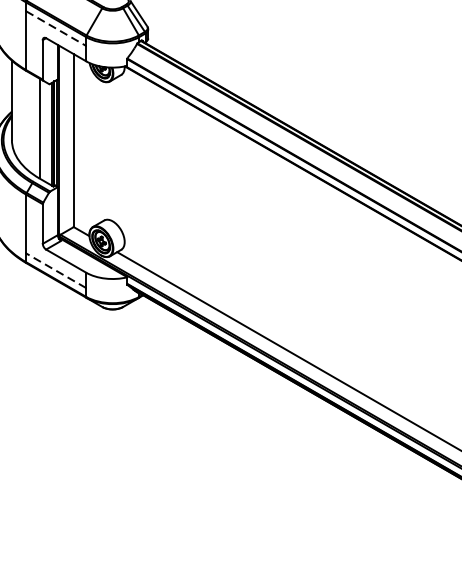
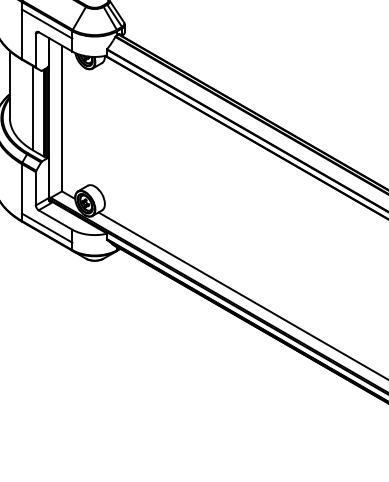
line: (56, 29) -> (47, 24), dashed -> solid
line: (55, 269) -> (46, 227), dashed -> solid

